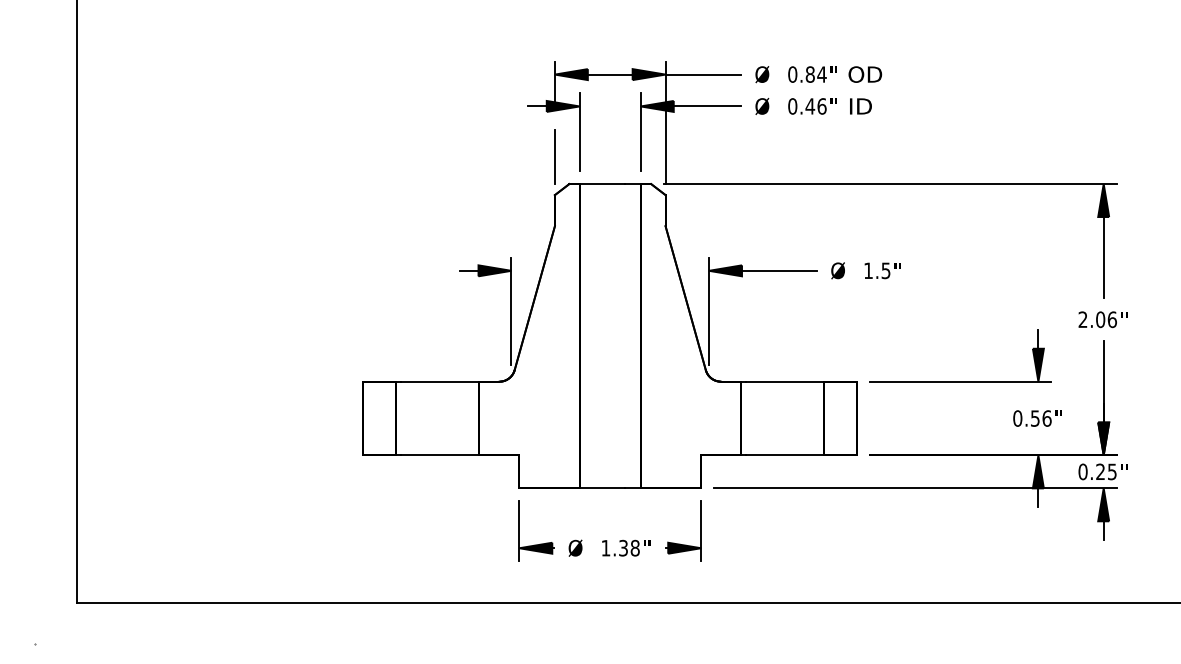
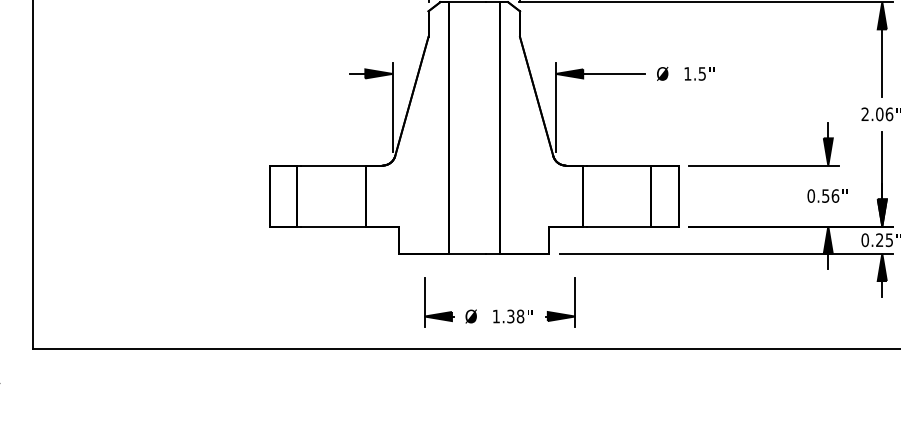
part: (607, 540) -> (497, 310), moved

